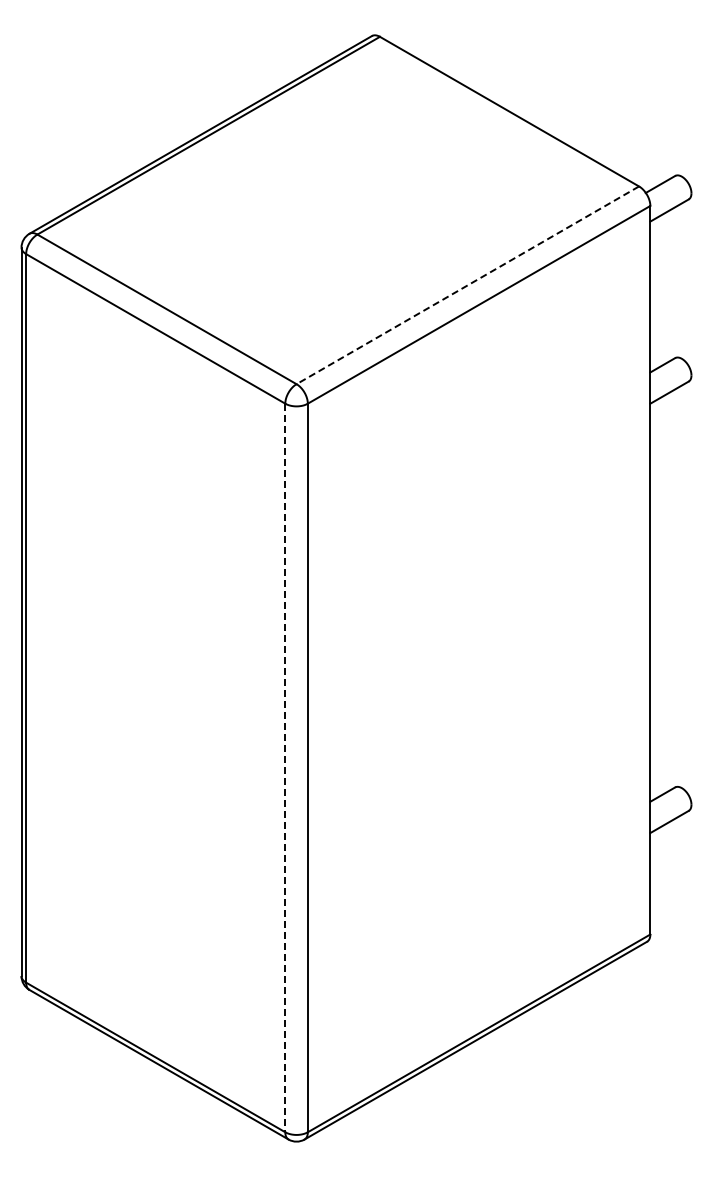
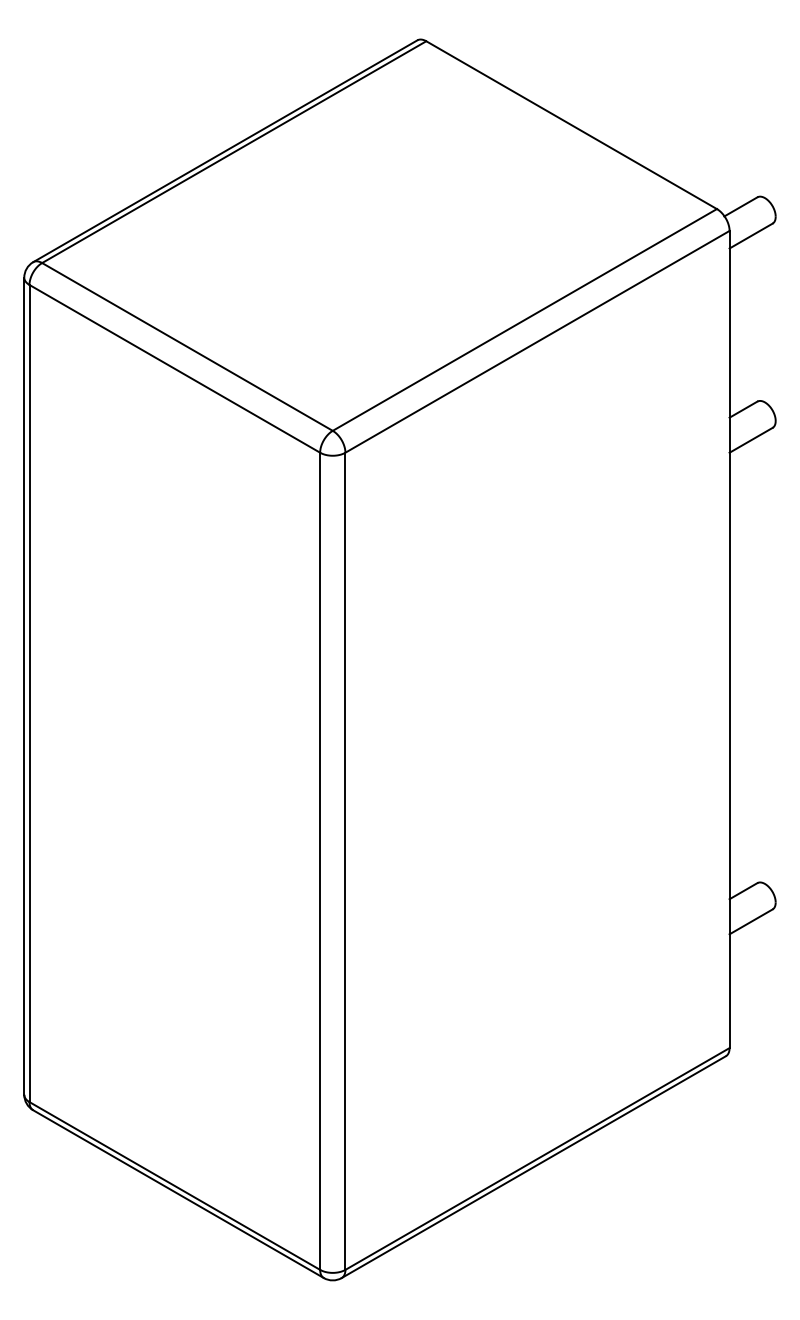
line: (467, 285) -> (524, 320), dashed -> solid
line: (285, 768) -> (320, 861), dashed -> solid

